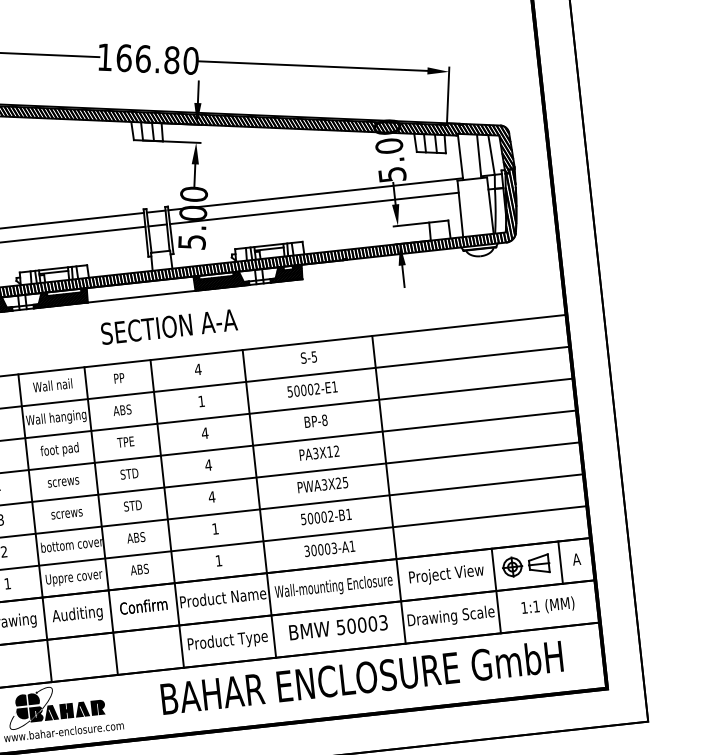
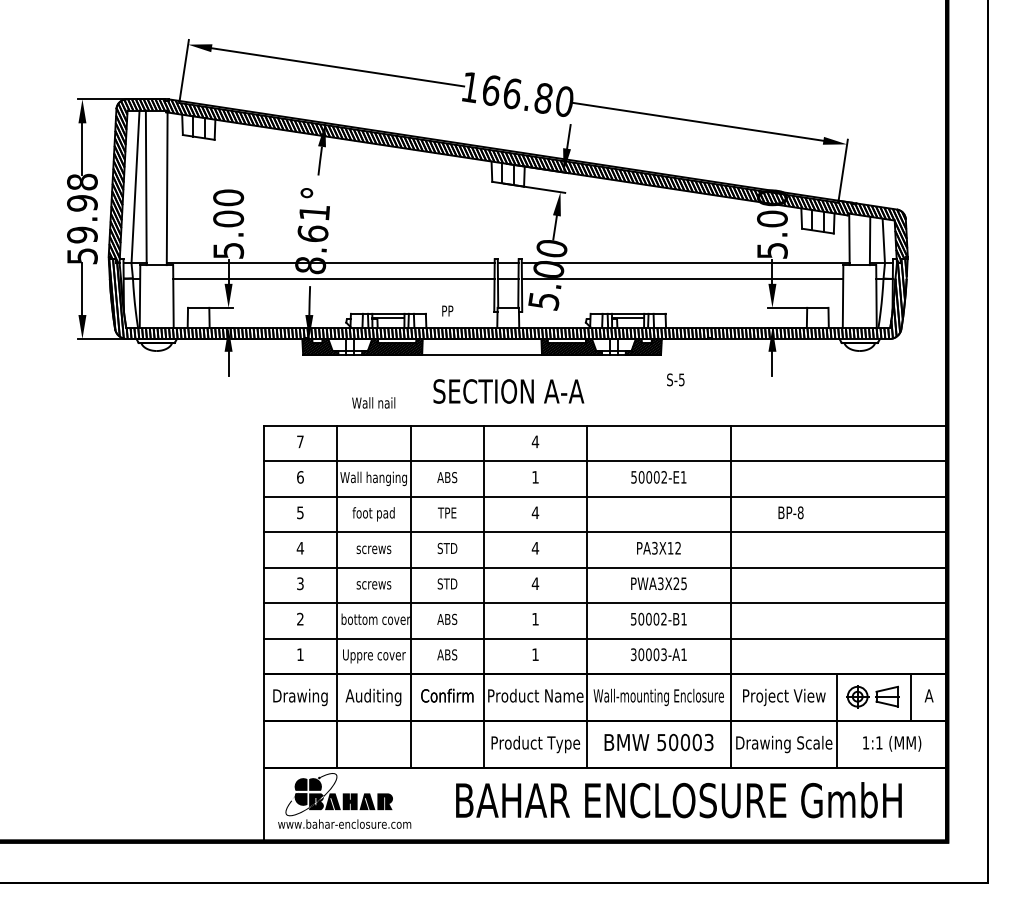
text: (308, 357) -> (675, 379), moved
text: (119, 377) -> (447, 310), moved
text: (52, 385) -> (373, 402), moved
text: (315, 421) -> (790, 512), moved

